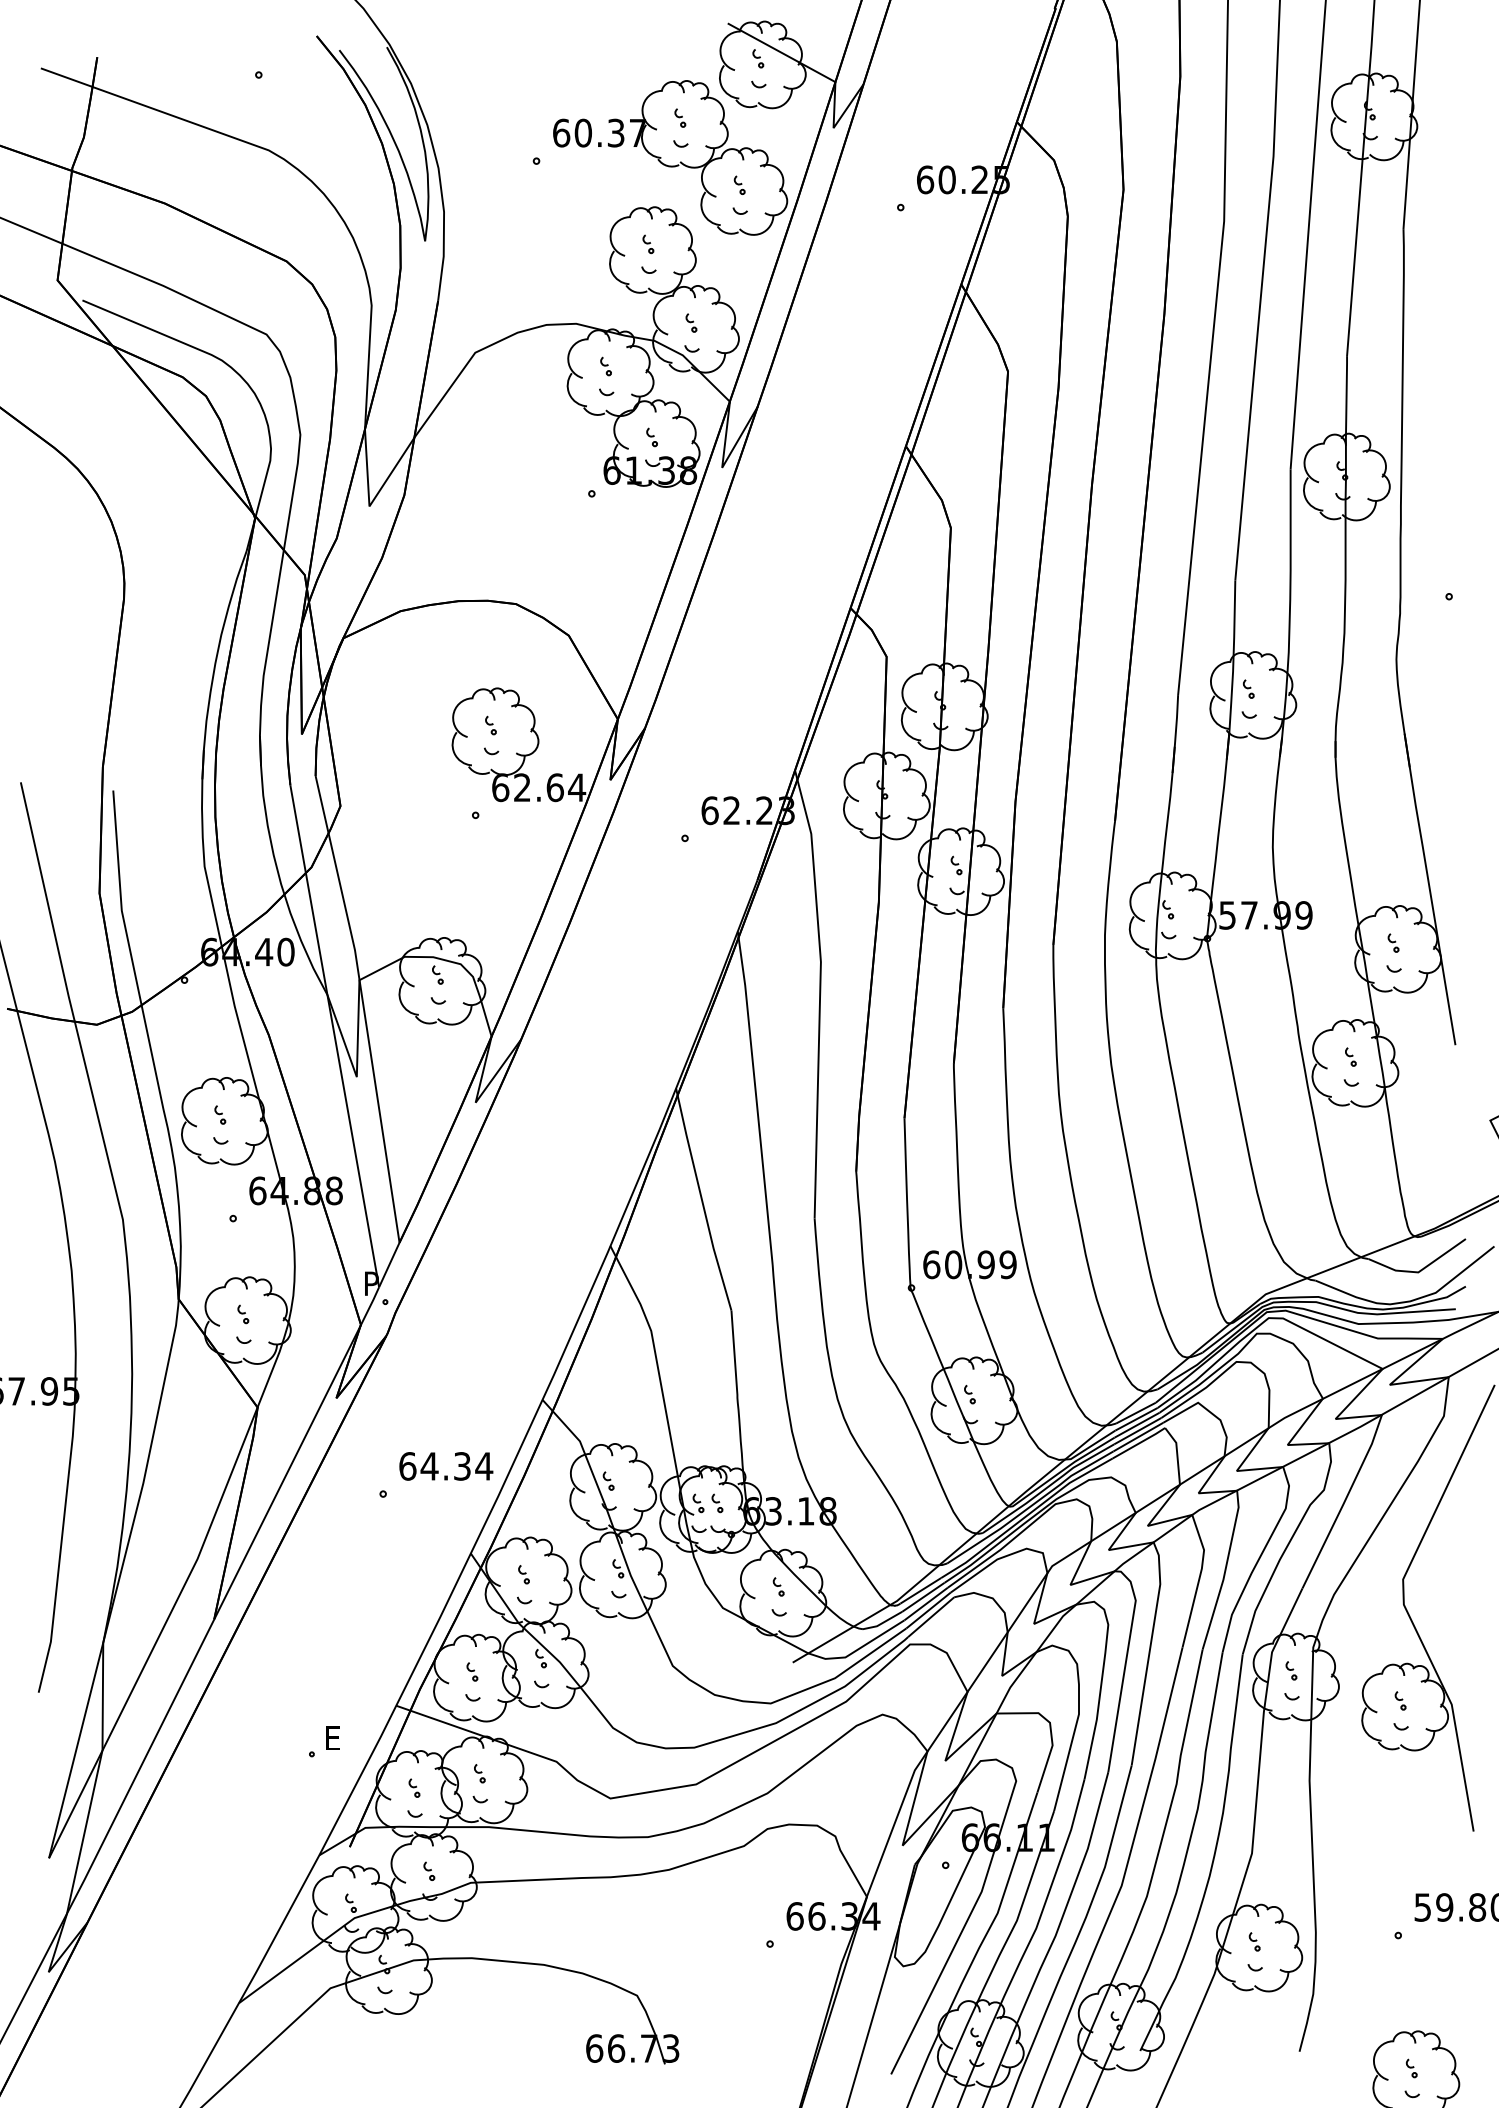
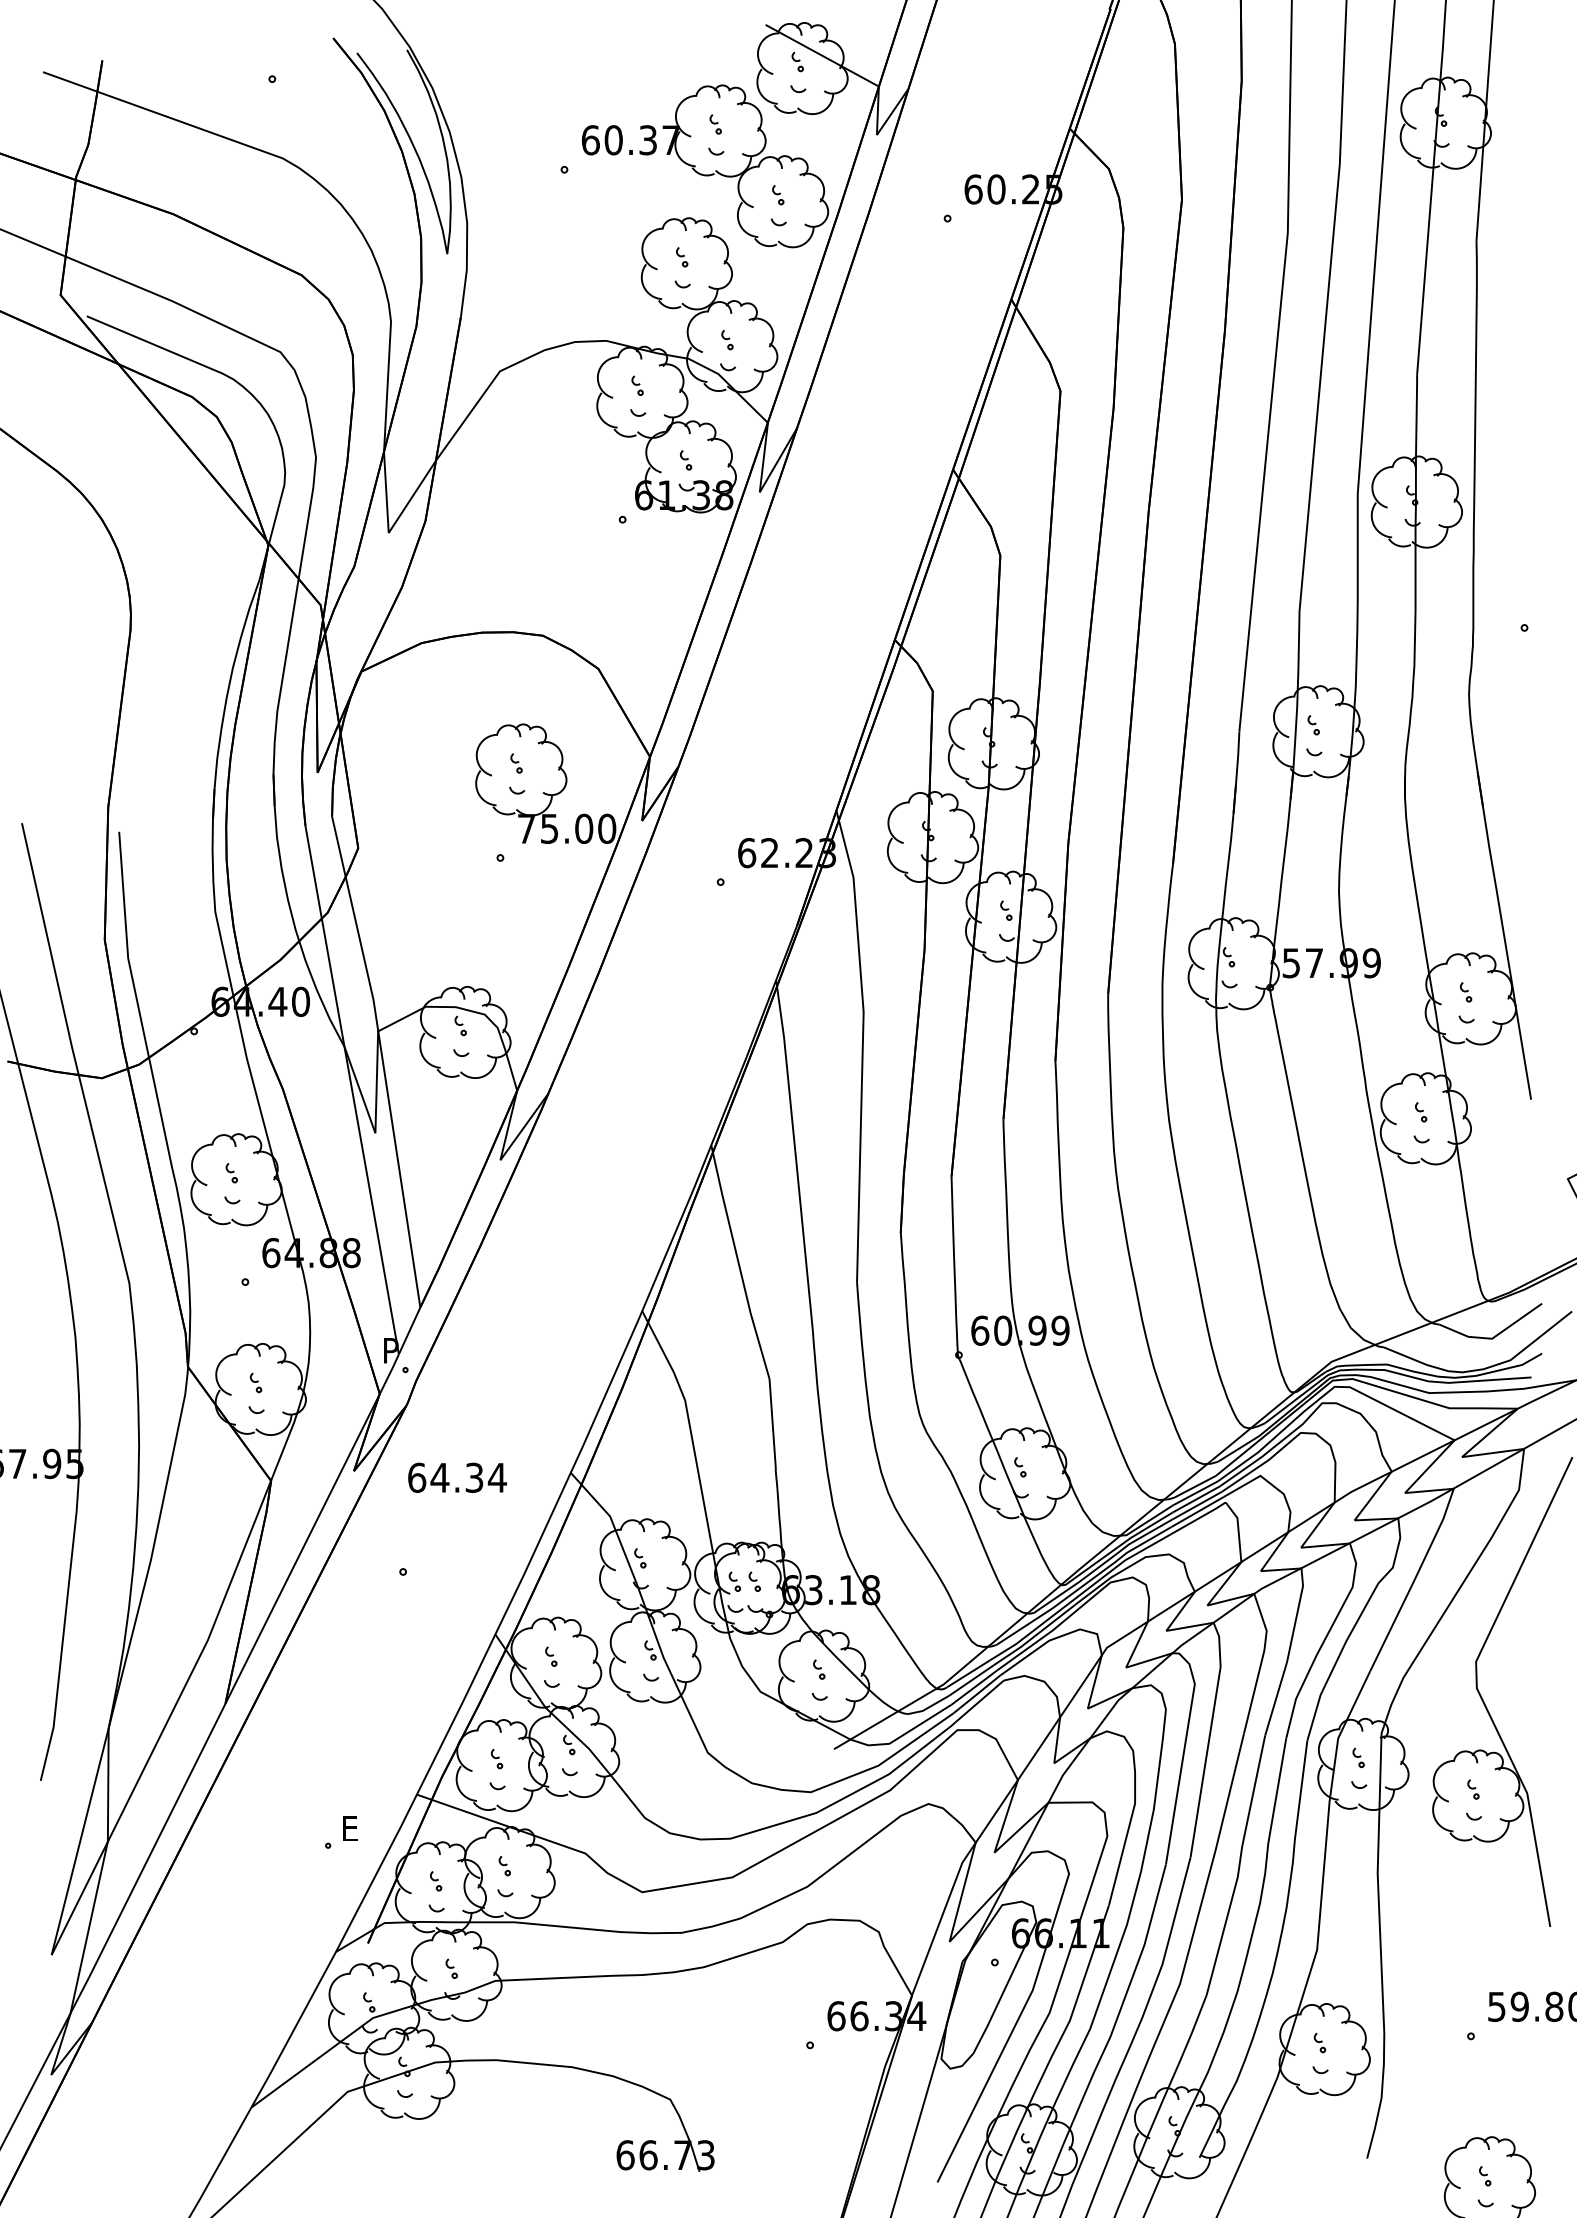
text: (538, 787) -> (566, 828), 62.64 -> 75.00
text: (446, 1466) -> (457, 1477), moved

